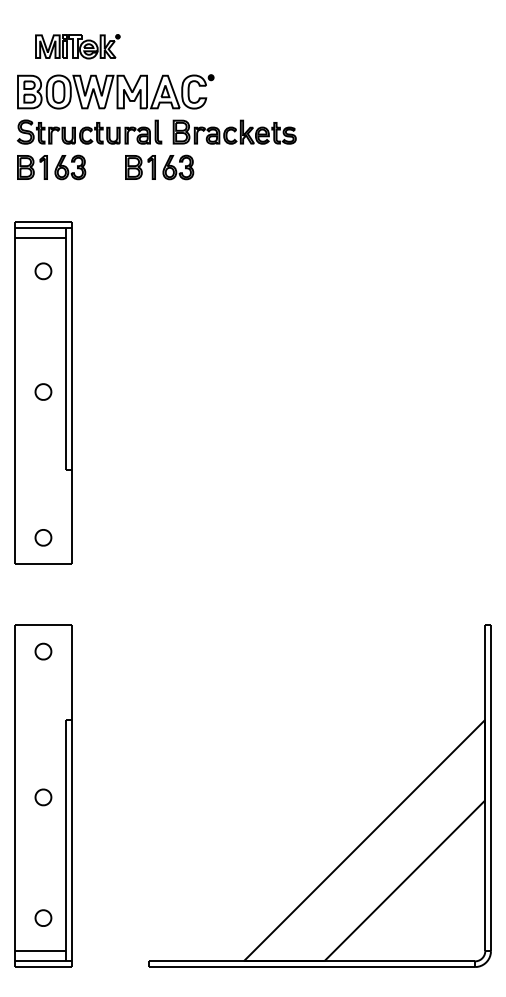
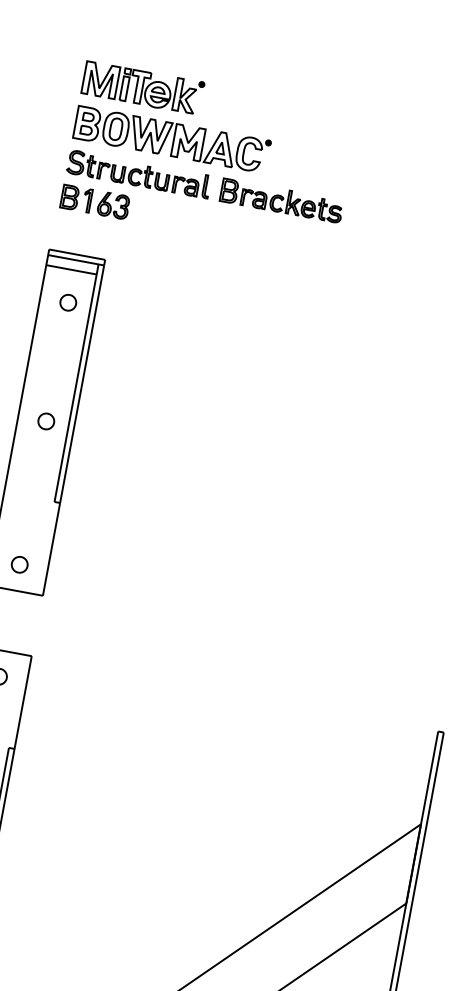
part: (77, 46) -> (142, 87), size x1.43
part: (159, 167) -> (201, 221), removed

